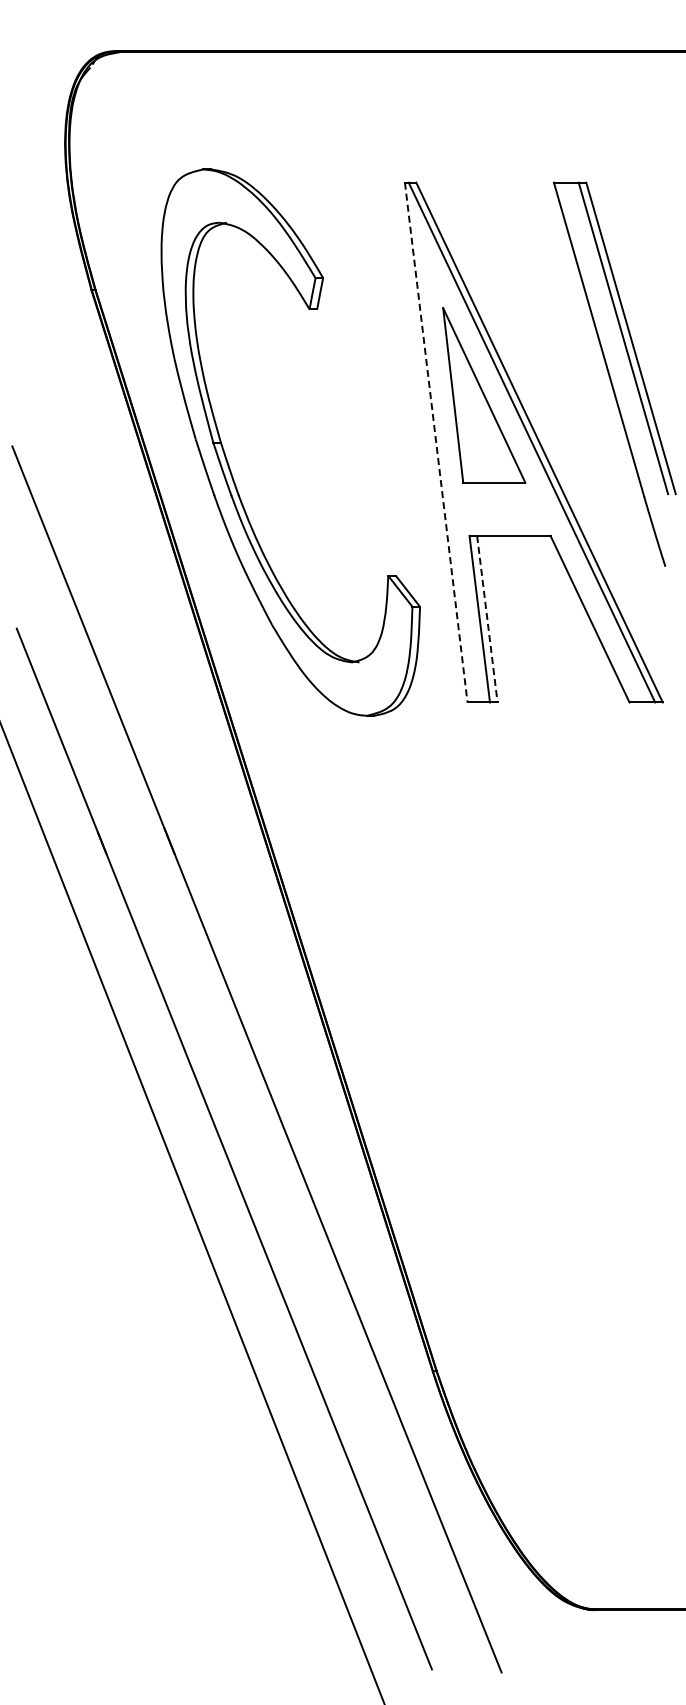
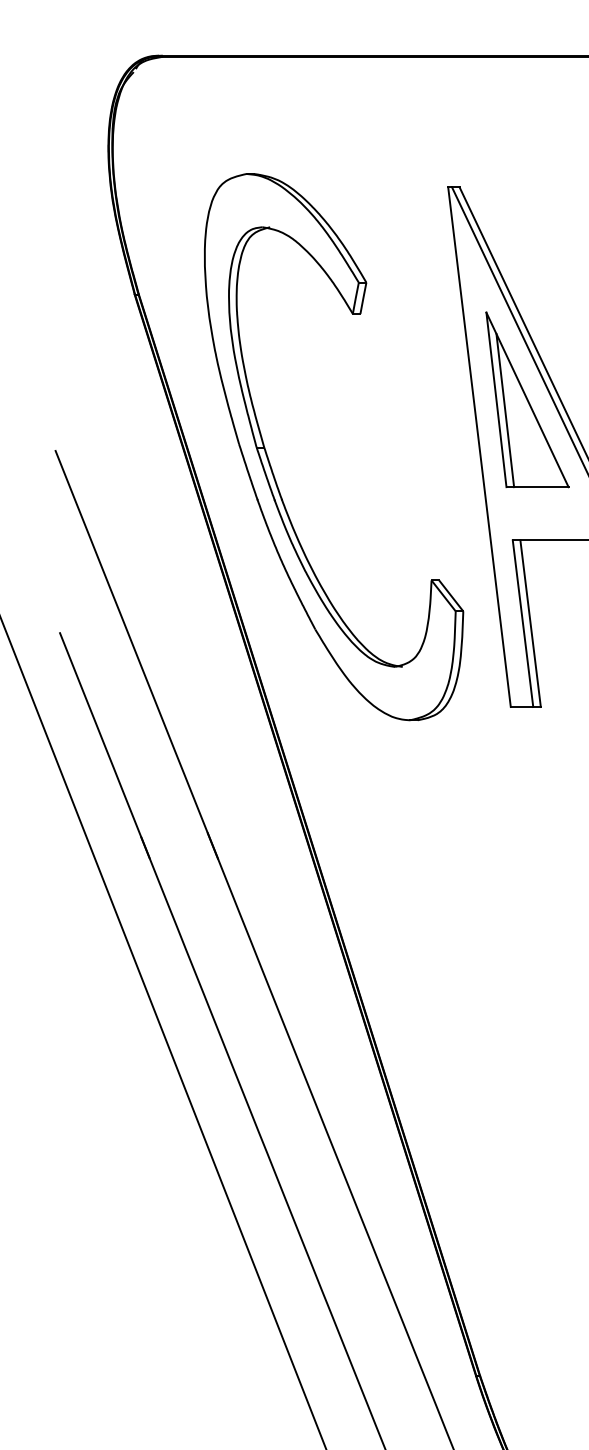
line: (461, 405) -> (504, 410), added
line: (436, 442) -> (479, 447), dashed -> solid
line: (487, 619) -> (530, 624), dashed -> solid

